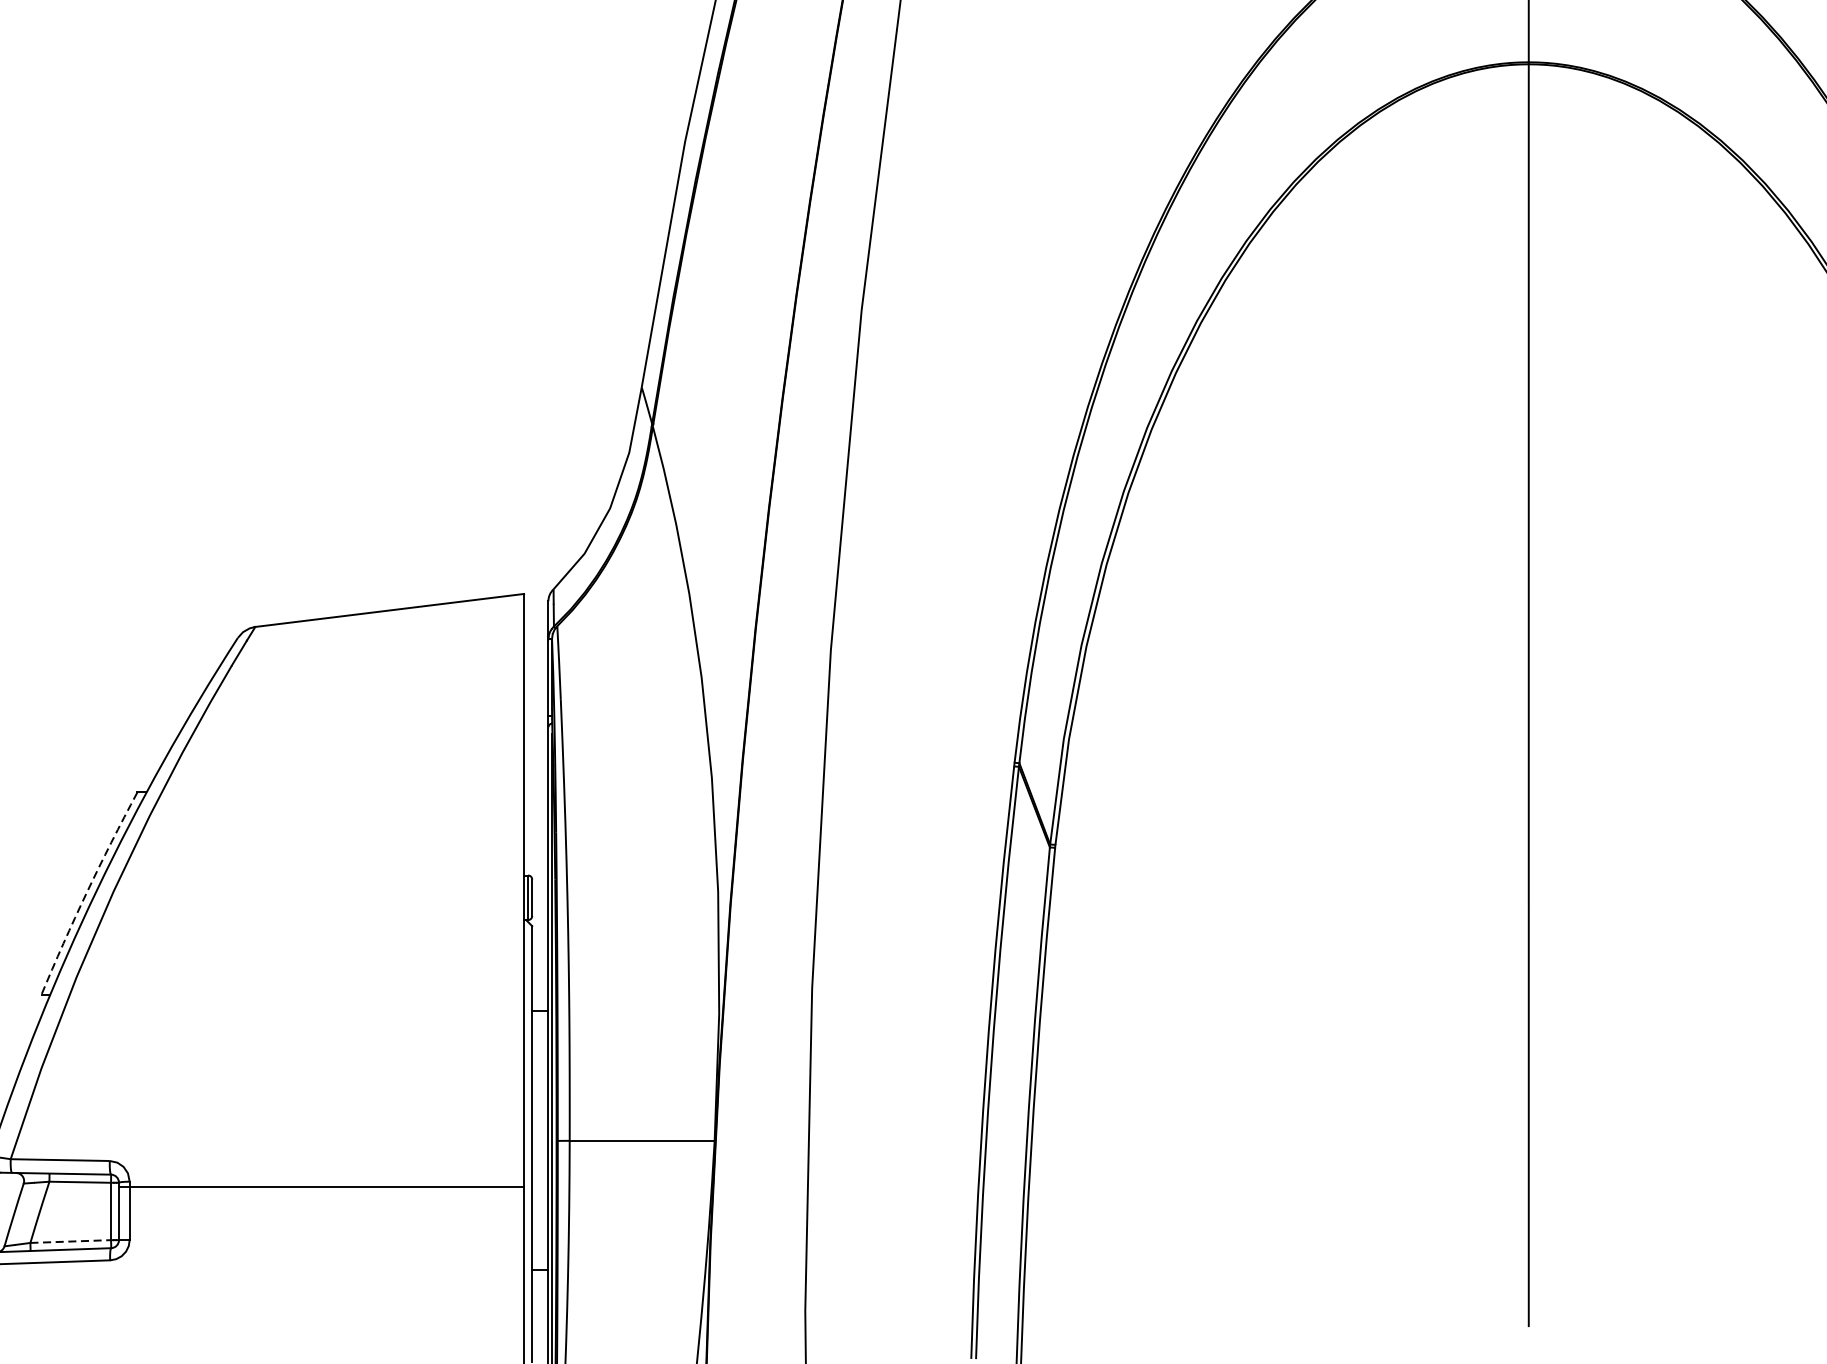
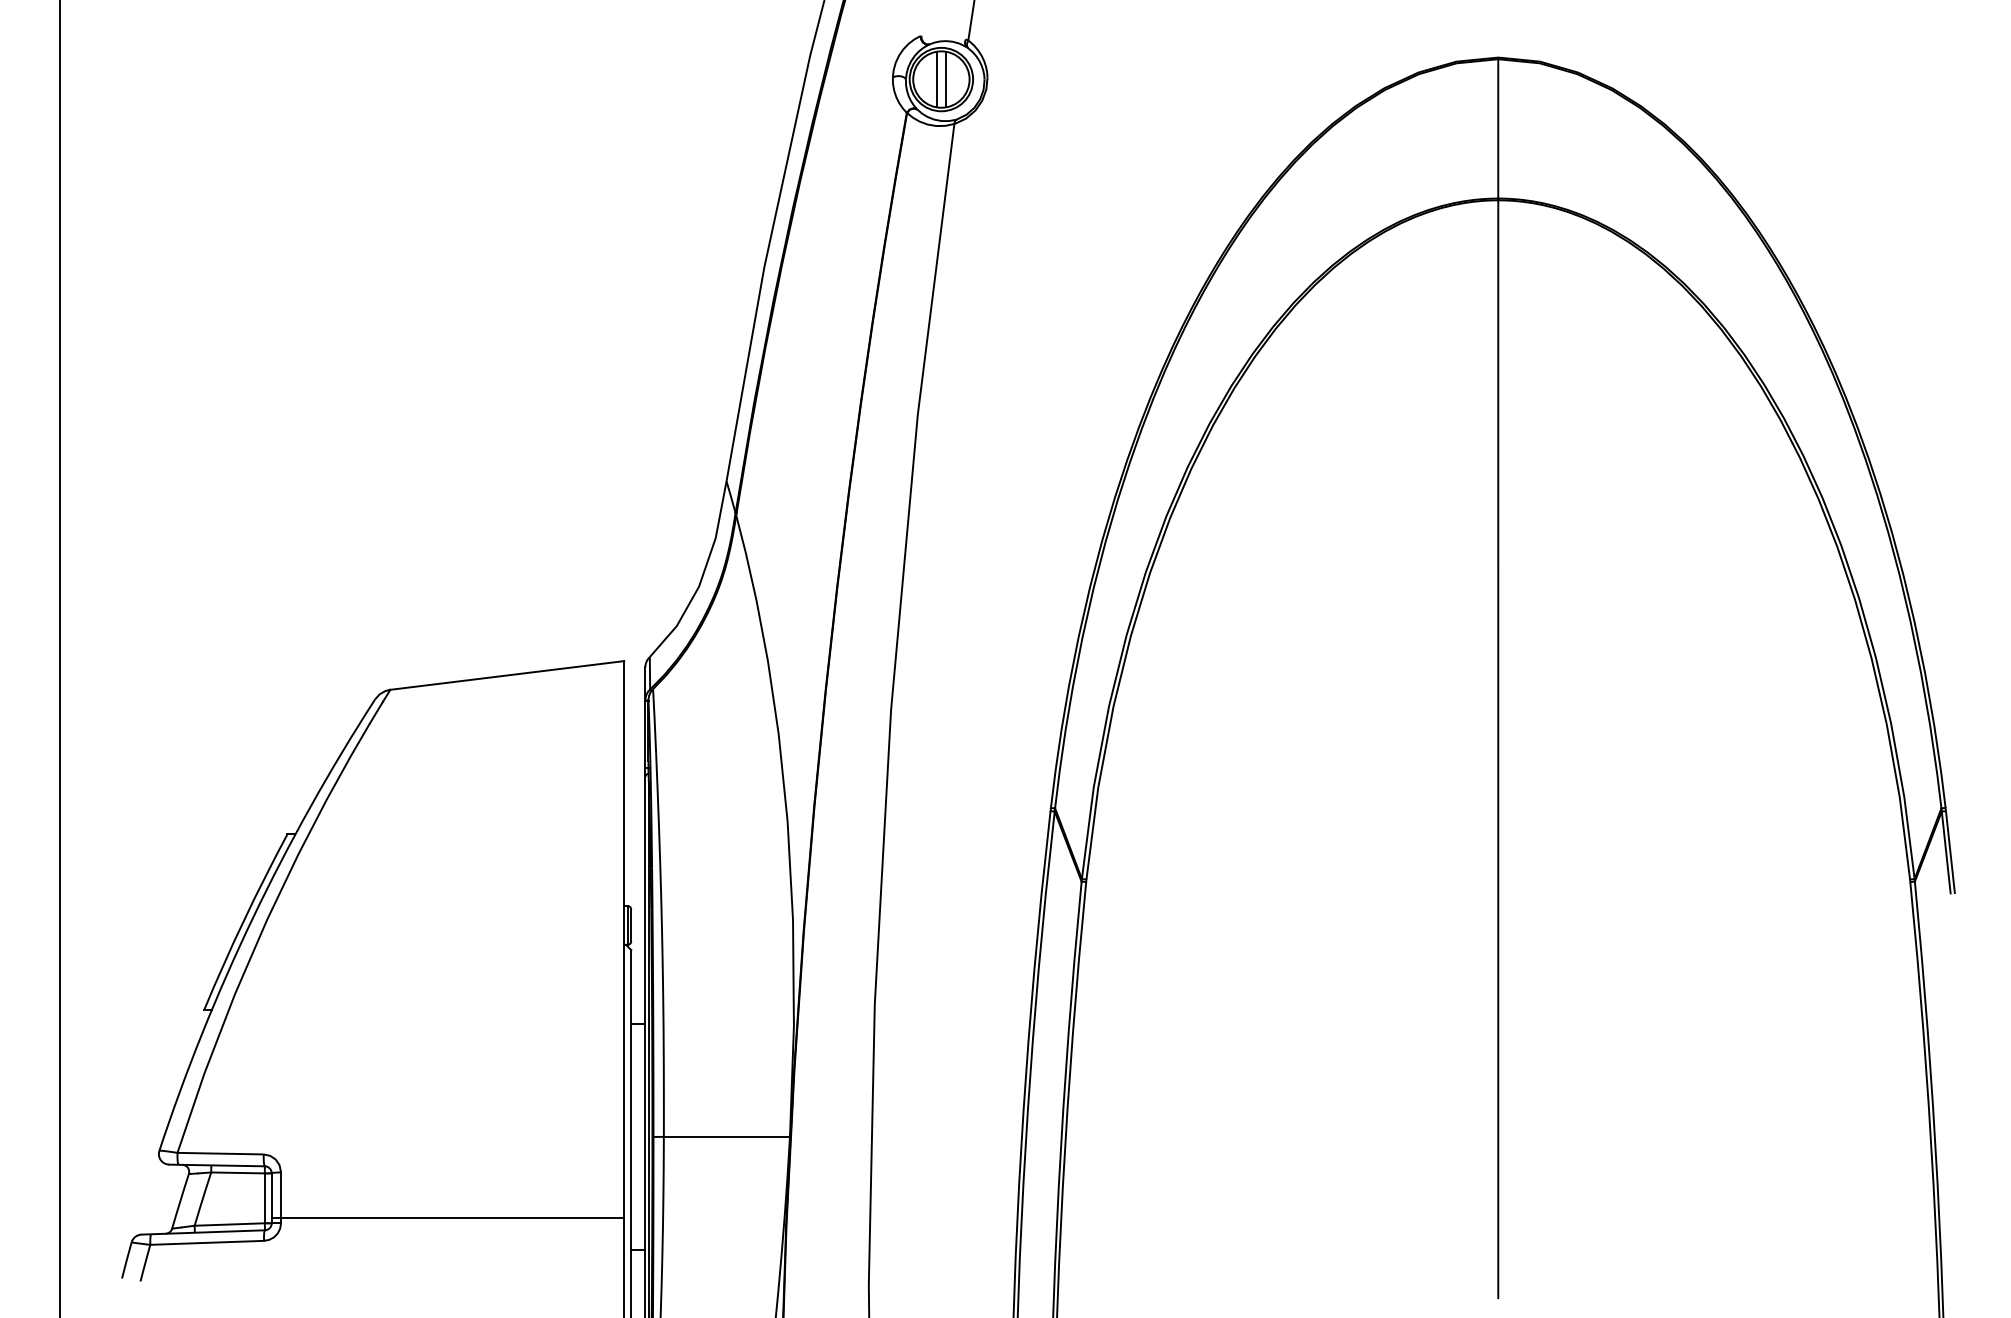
arc: (86, 892) -> (243, 920), dashed -> solid
line: (321, 1186) -> (447, 1217), moved
line: (71, 1241) -> (230, 1224), dashed -> solid

